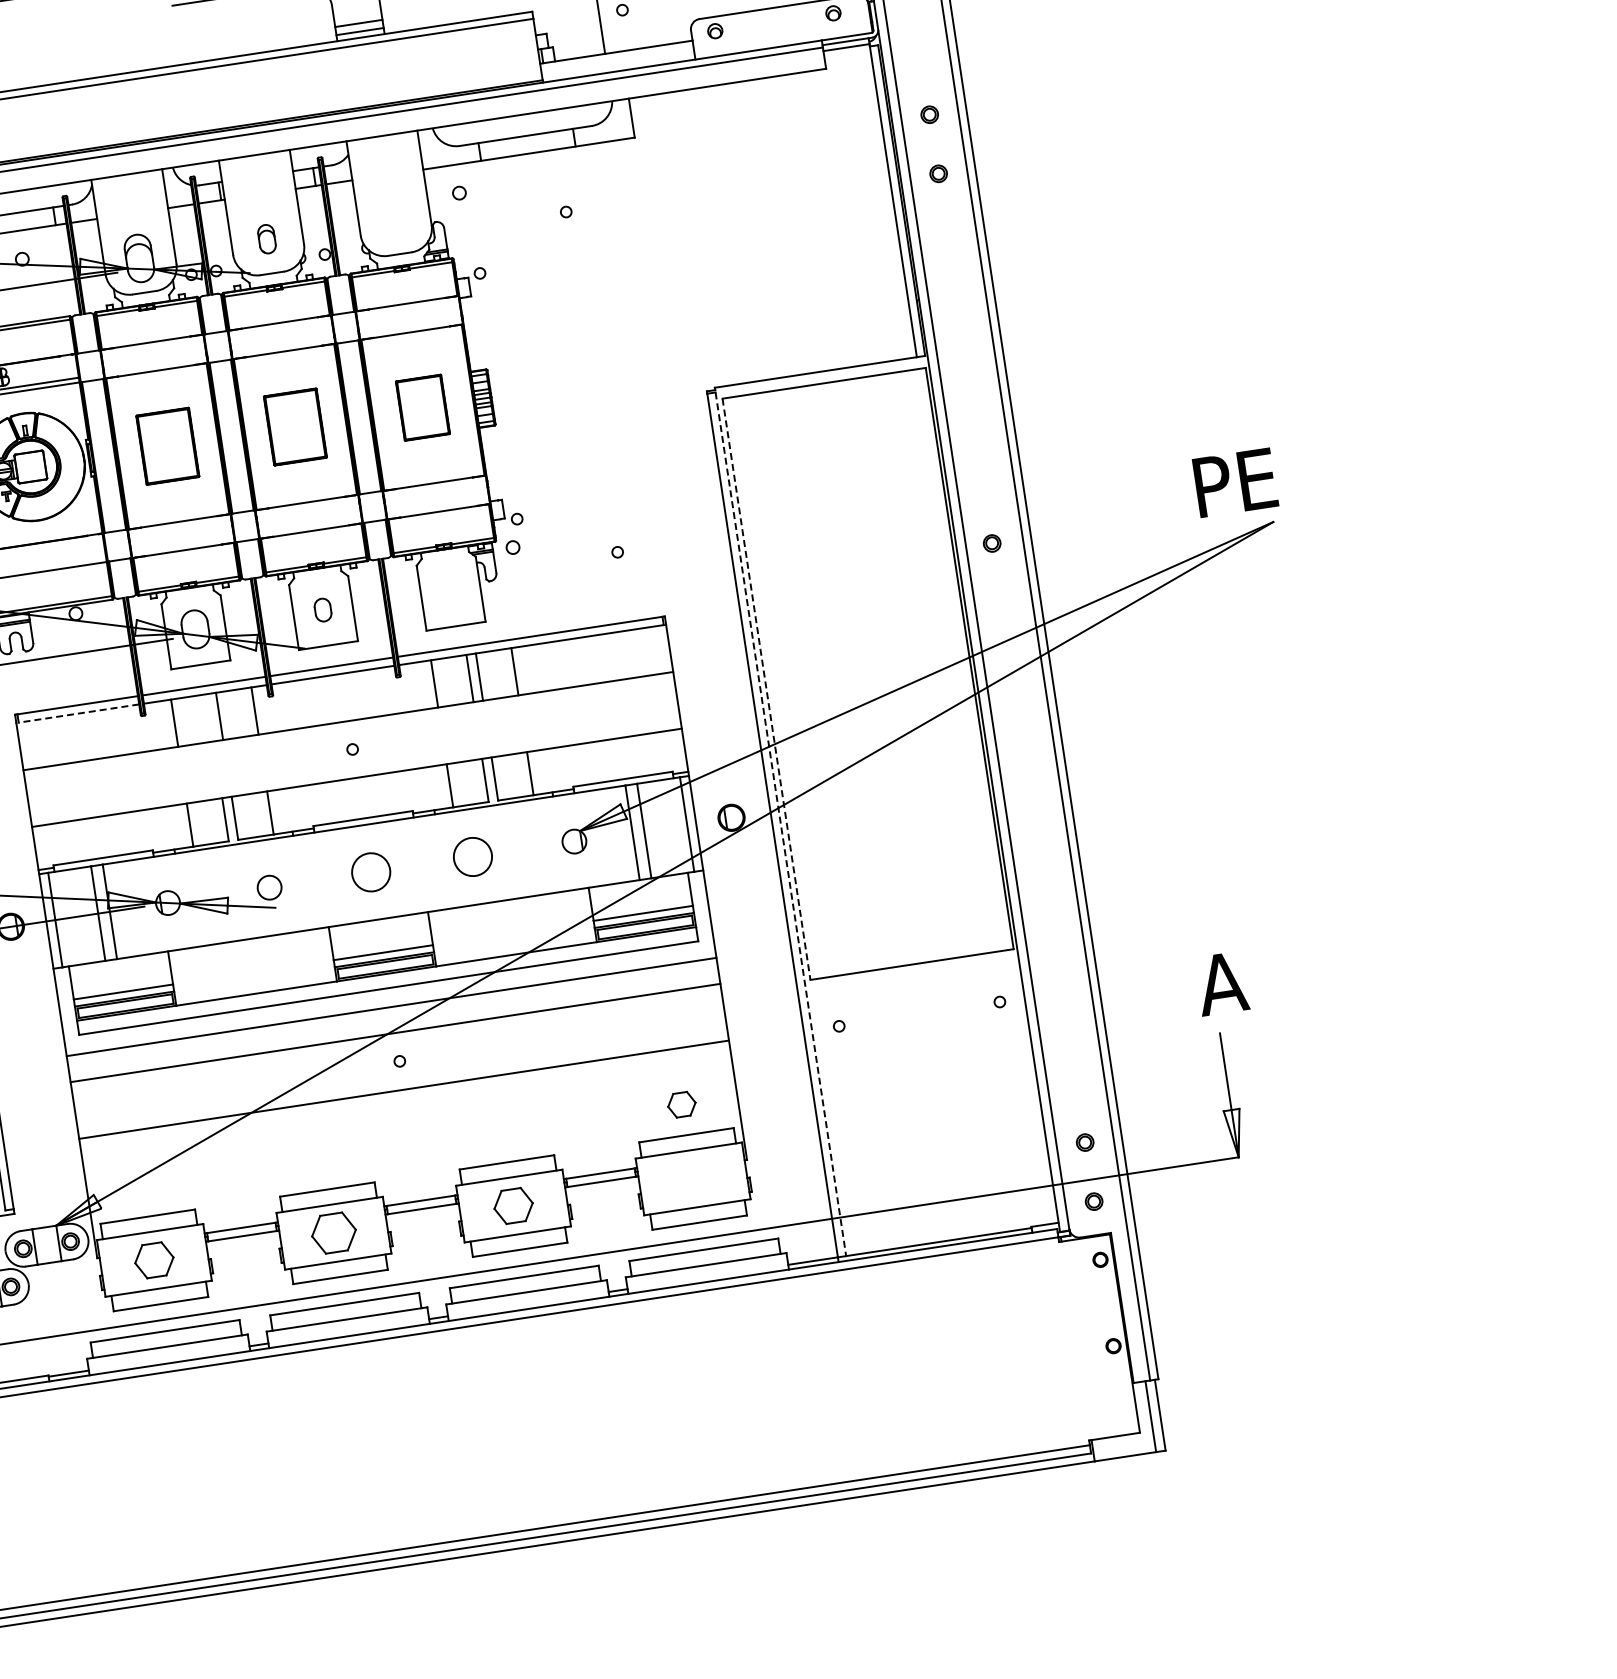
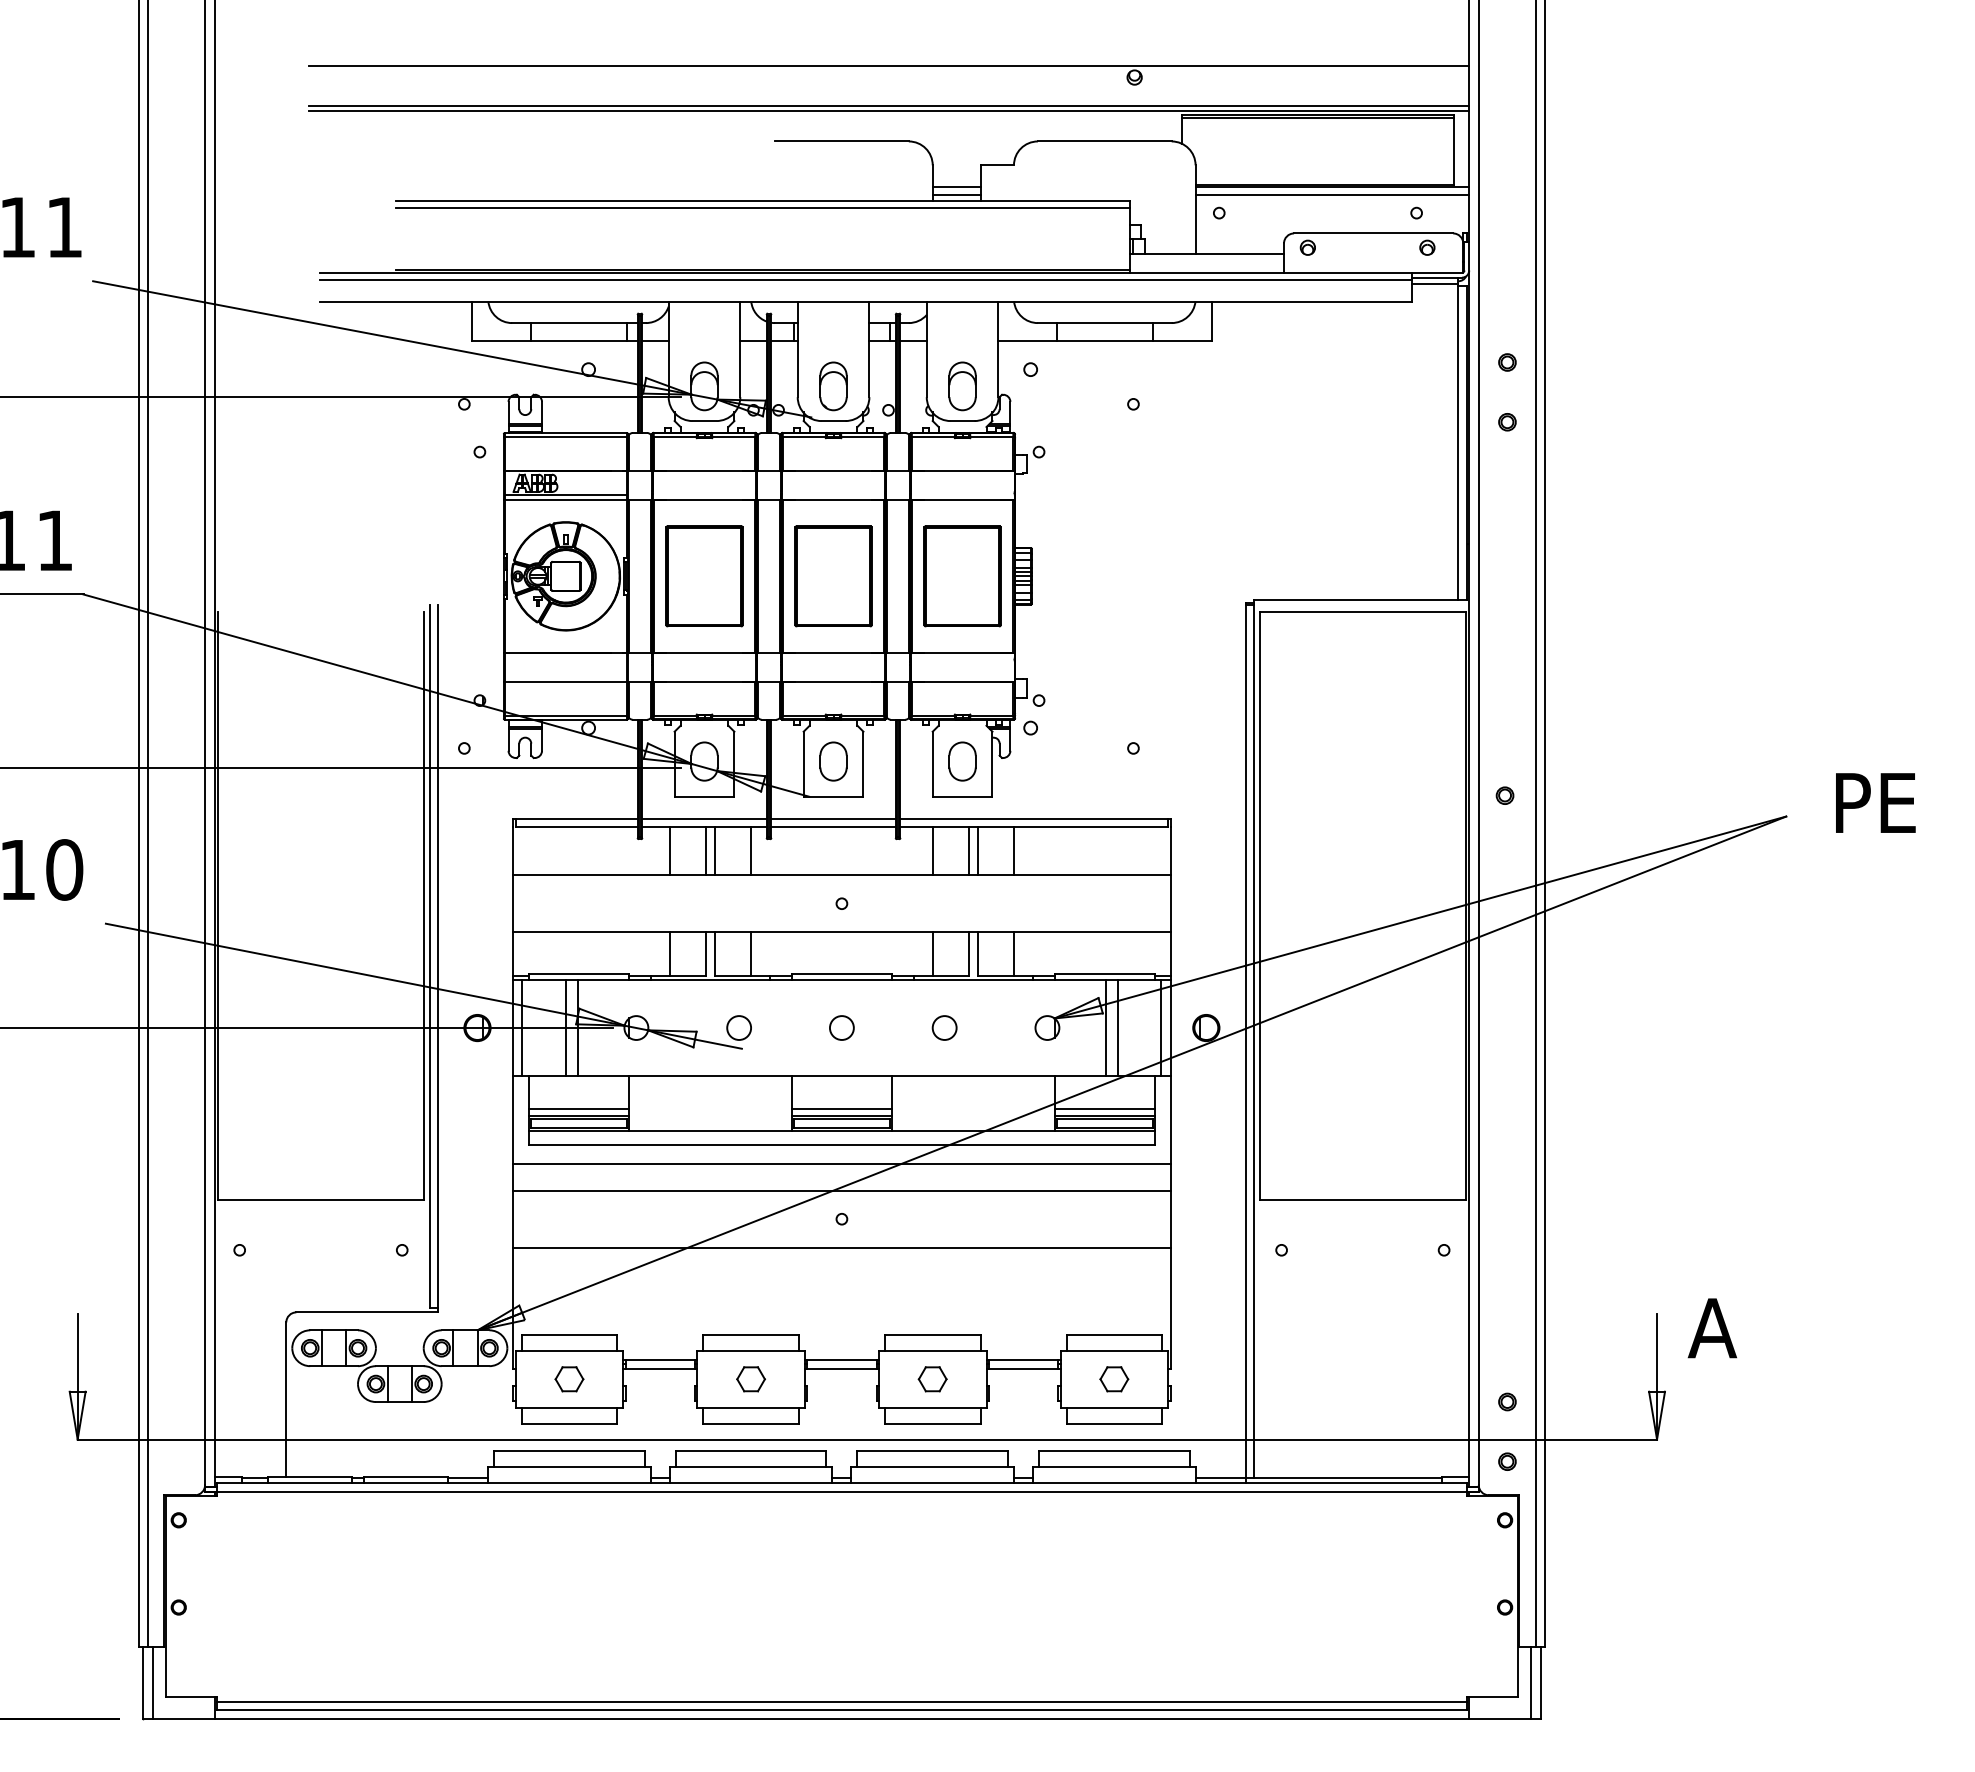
part: (394, 219) -> (962, 386), added
part: (266, 239) -> (833, 386), size x1.67
part: (422, 407) -> (962, 576), size x1.67
part: (295, 427) -> (833, 576), size x1.43
part: (167, 446) -> (704, 576), size x1.43
text: (1235, 482) -> (1875, 802), moved
part: (450, 590) -> (962, 761), added
part: (323, 610) -> (833, 761), size x1.67
line: (766, 689) -> (1260, 906), dashed -> solid
line: (78, 713) -> (576, 827), dashed -> solid
line: (209, 718) -> (705, 851), added
line: (781, 823) -> (1254, 1041), dashed -> solid
circle: (472, 856) -> (944, 1027), size x0.62
circle: (370, 871) -> (841, 1027), size x0.62
text: (1221, 983) -> (1711, 1328), moved
part: (682, 1104) -> (1114, 1379), moved
part: (513, 1206) -> (932, 1379), size x0.71
part: (333, 1233) -> (750, 1379), size x0.62
part: (154, 1260) -> (569, 1379), size x0.71

